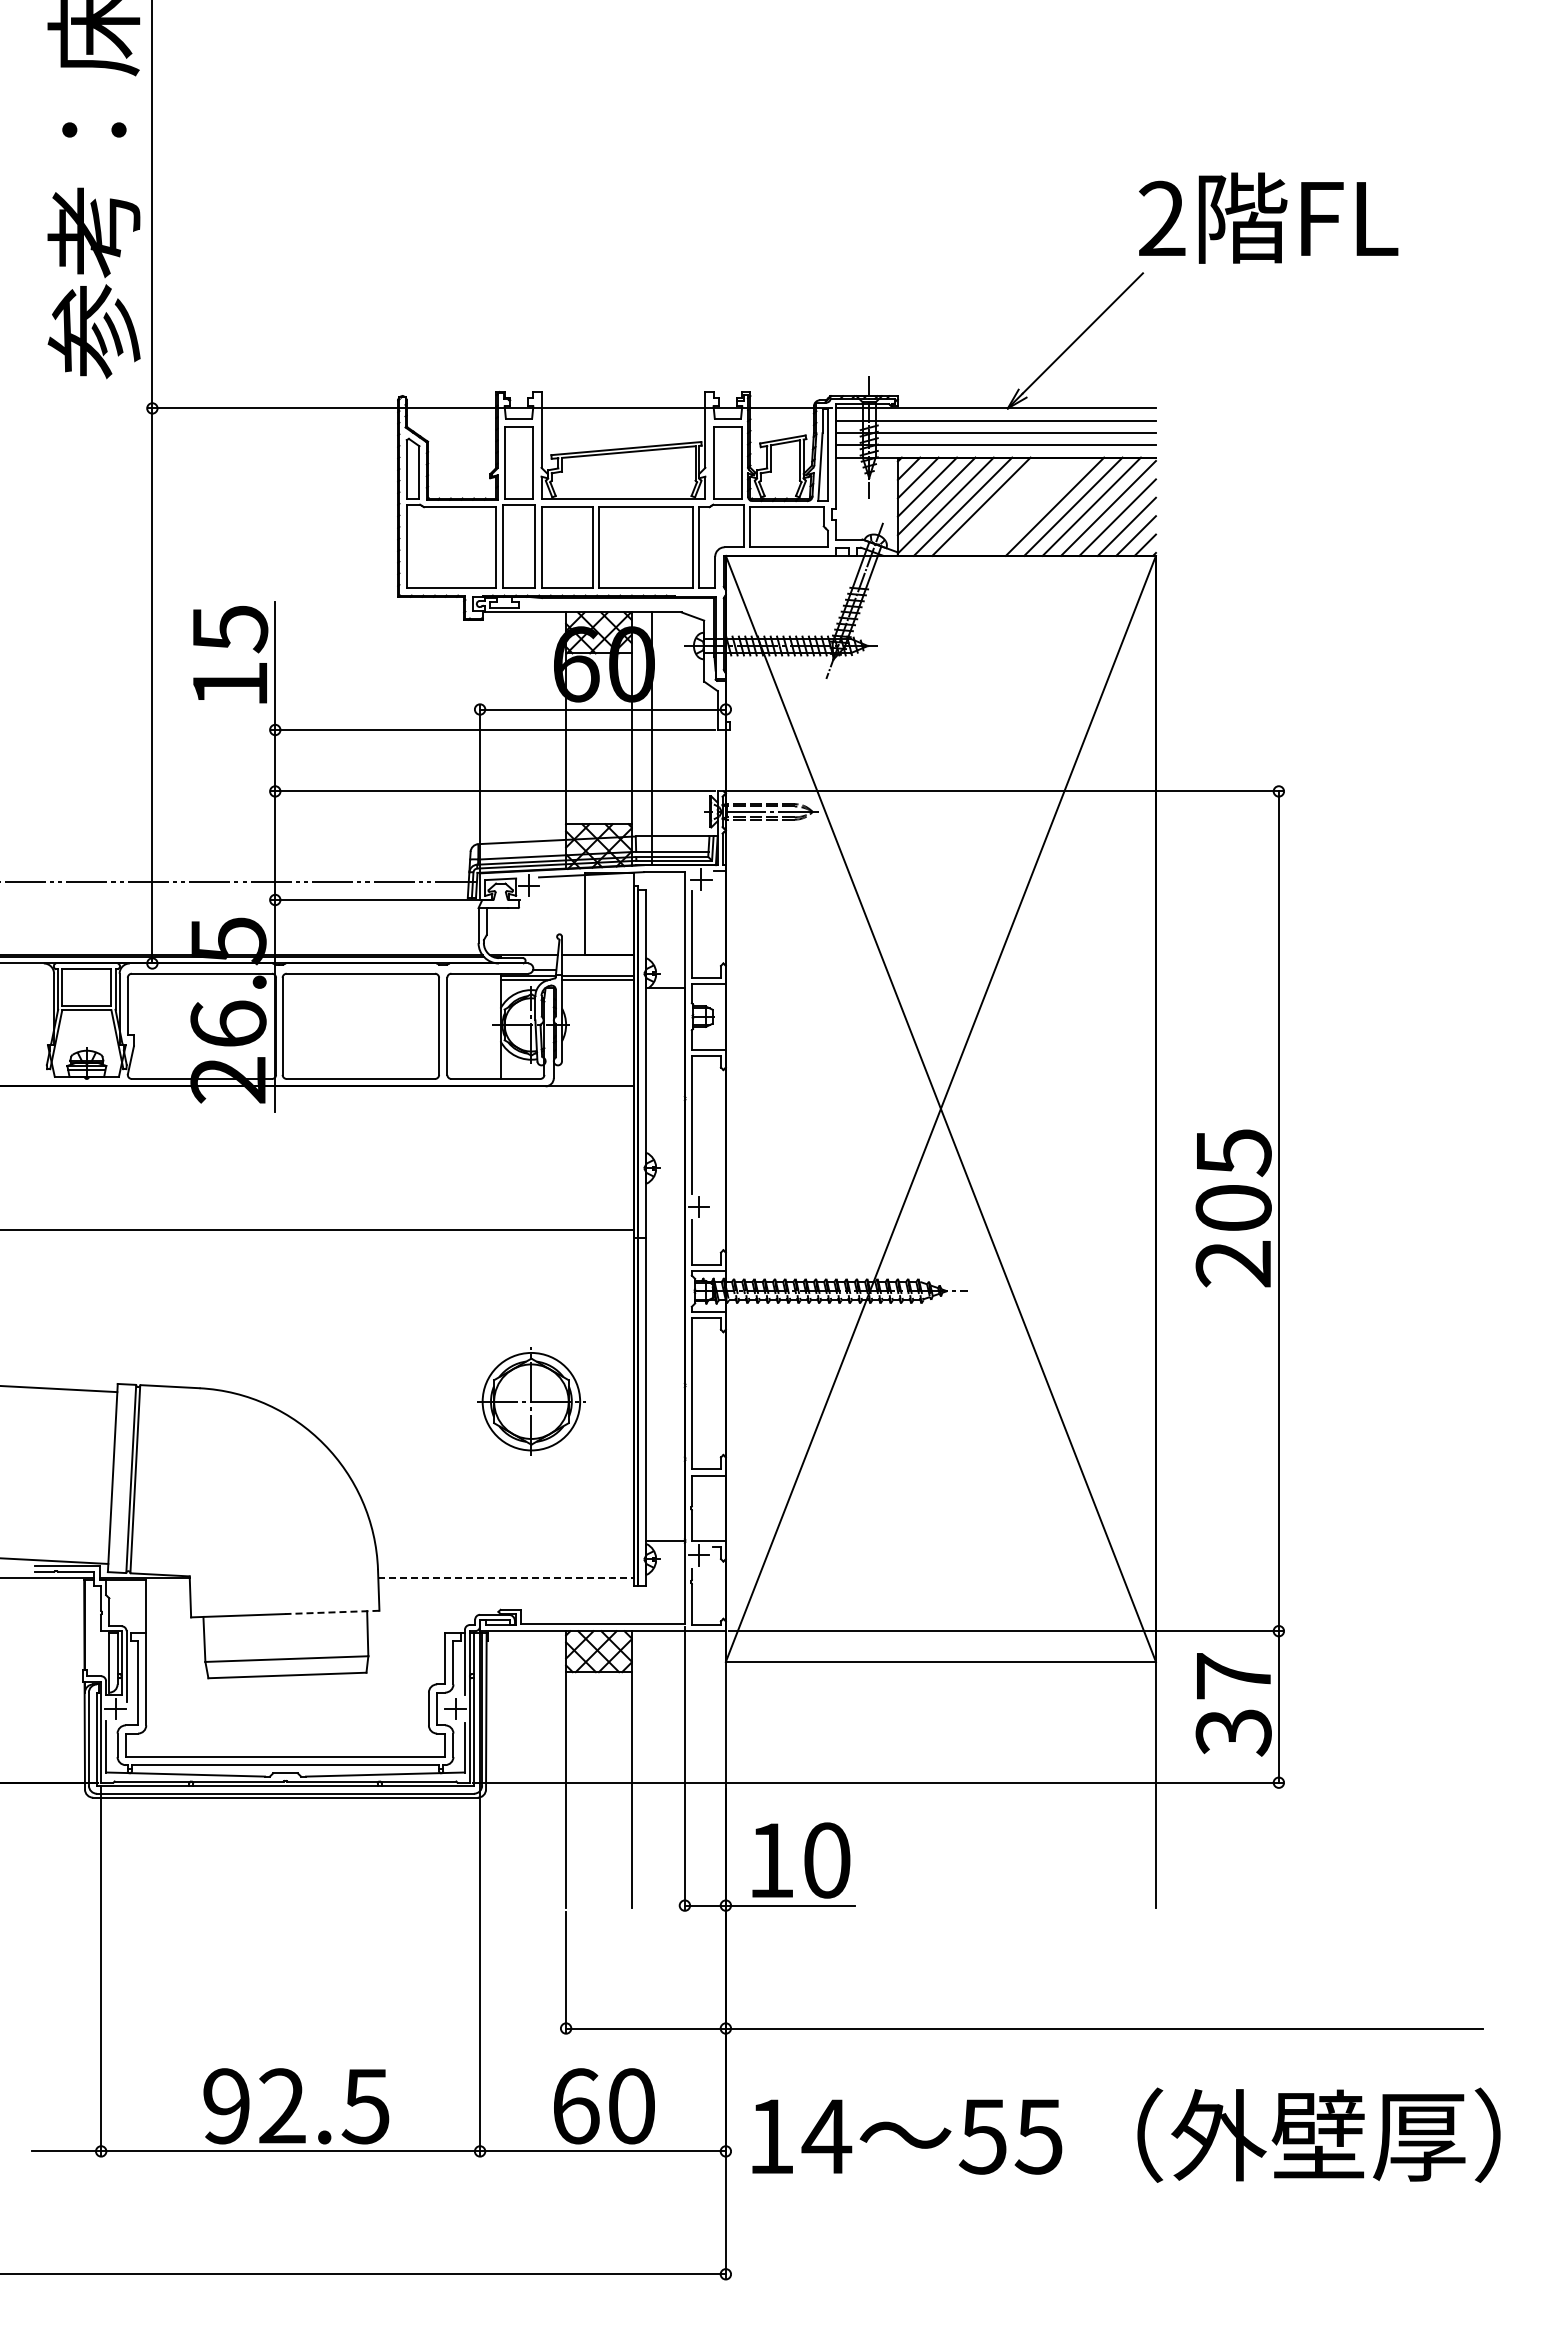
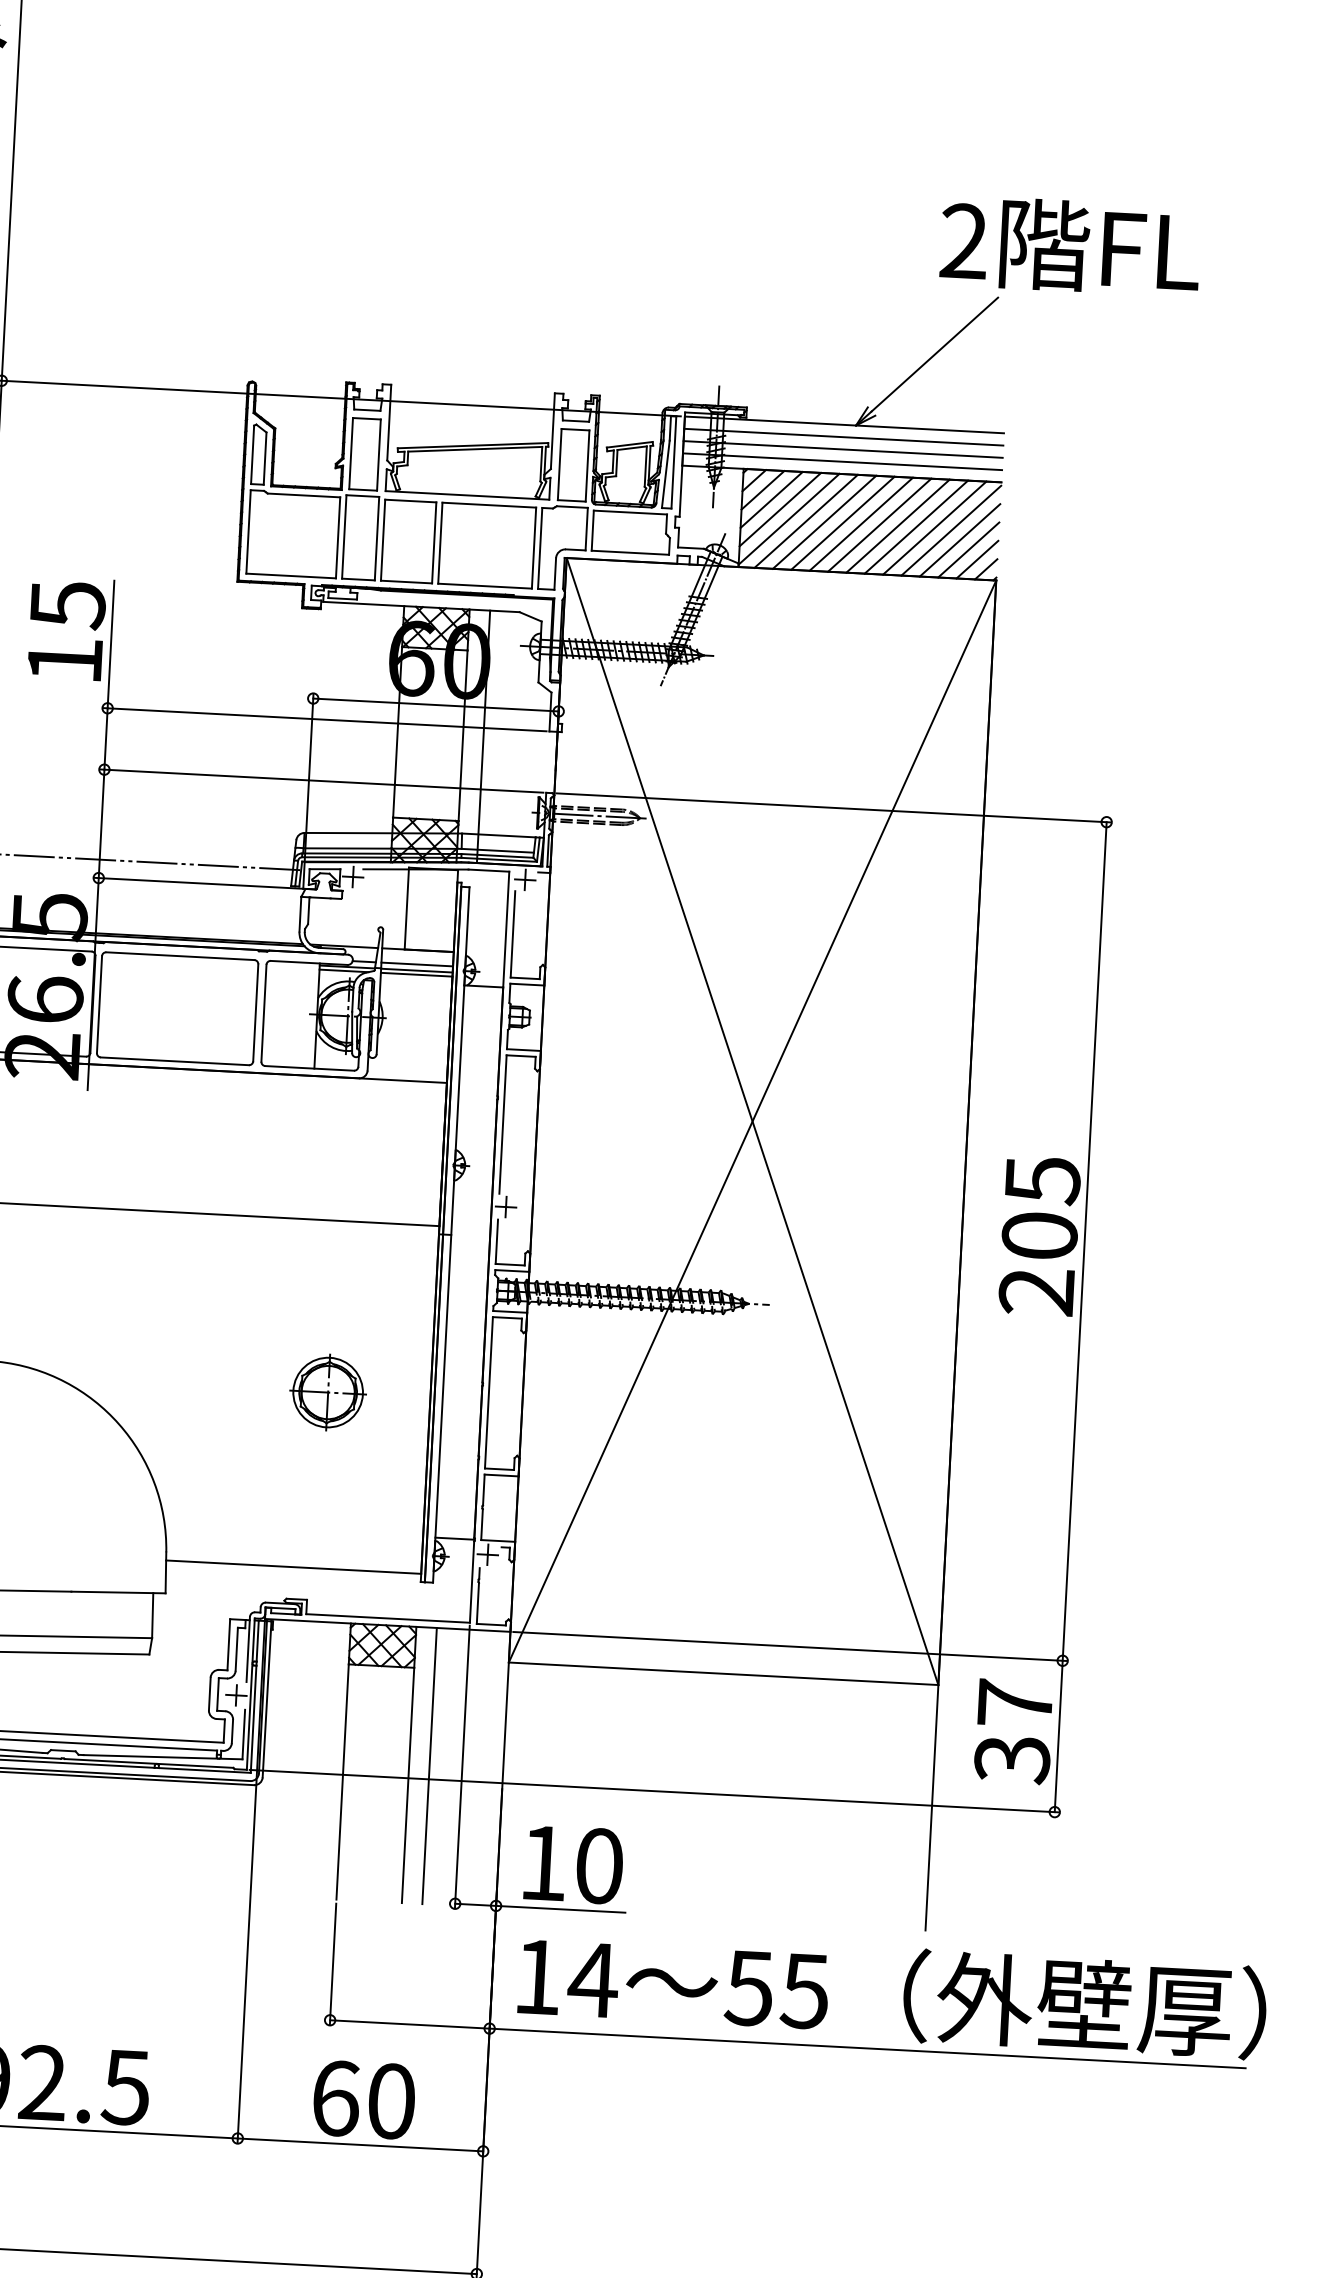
text: (1268, 217) -> (1070, 245), moved
line: (999, 506) -> (842, 523), added
line: (1018, 506) -> (861, 524), added
line: (1036, 506) -> (879, 524), added
line: (597, 969) -> (416, 964), added
part: (530, 1401) -> (327, 1392), size x0.71
line: (506, 1577) -> (294, 1566), dashed -> solid
line: (331, 1612) -> (117, 1592), dashed -> solid
line: (652, 1769) -> (429, 1766), added
text: (1126, 2134) -> (892, 1993), moved

